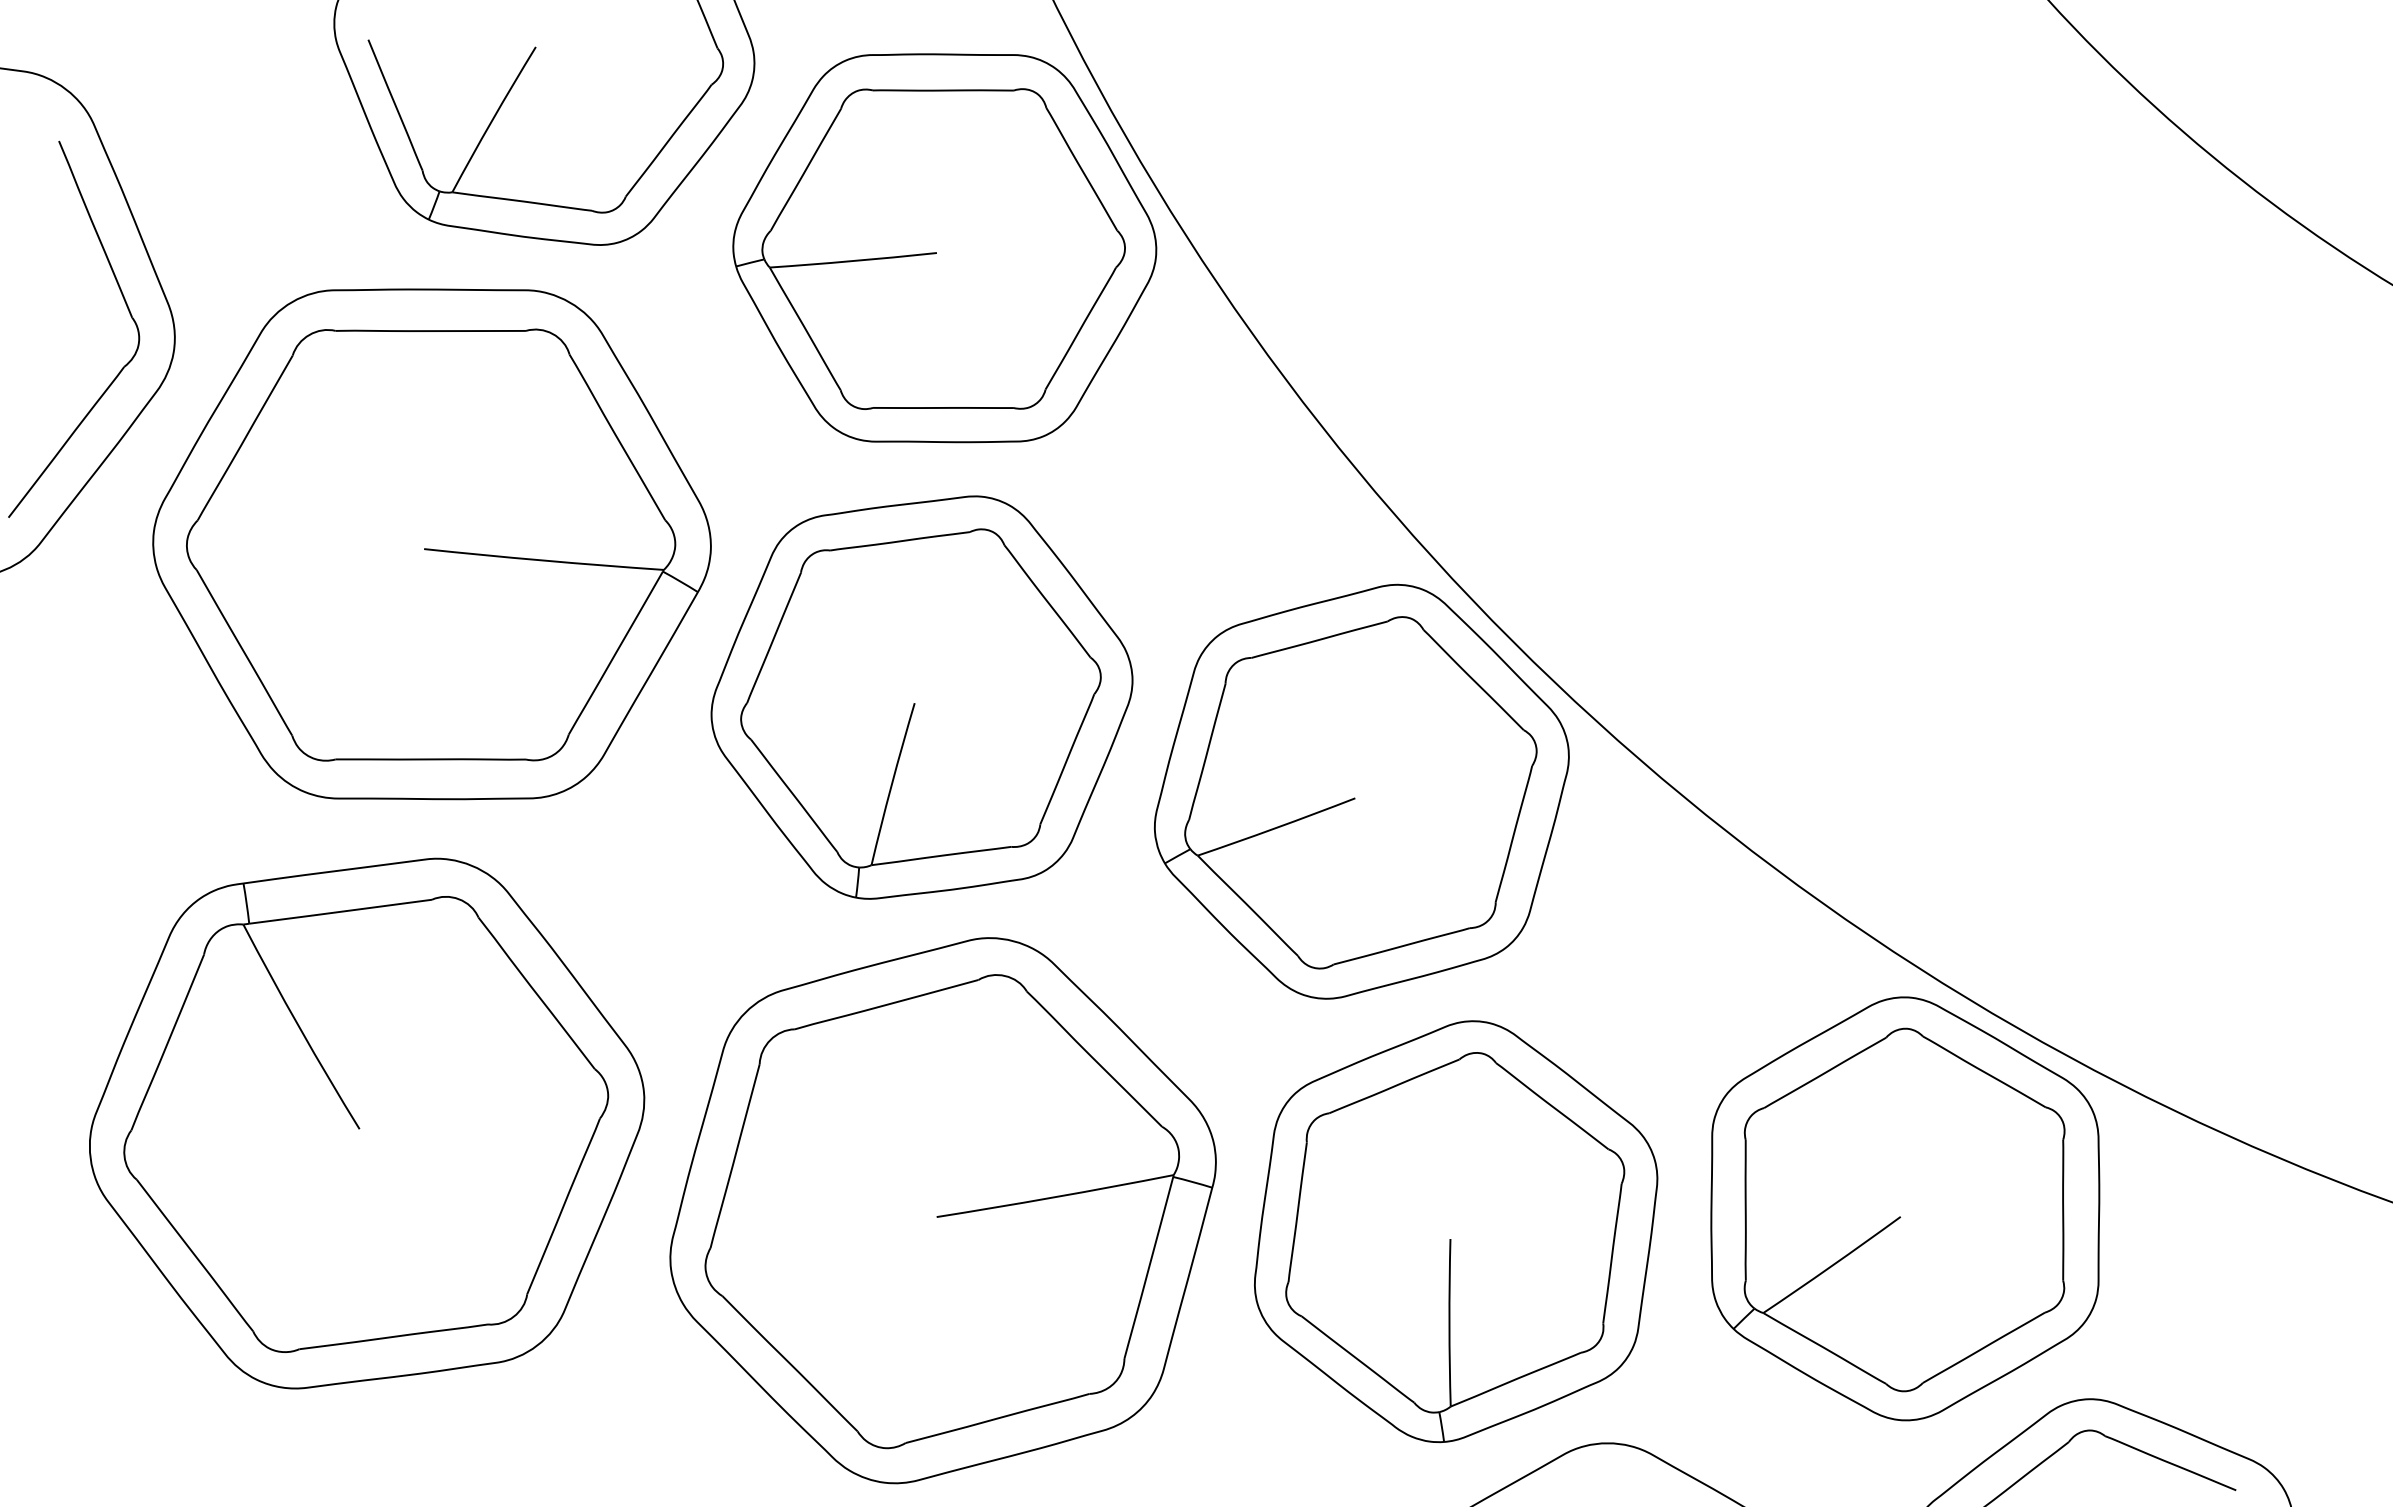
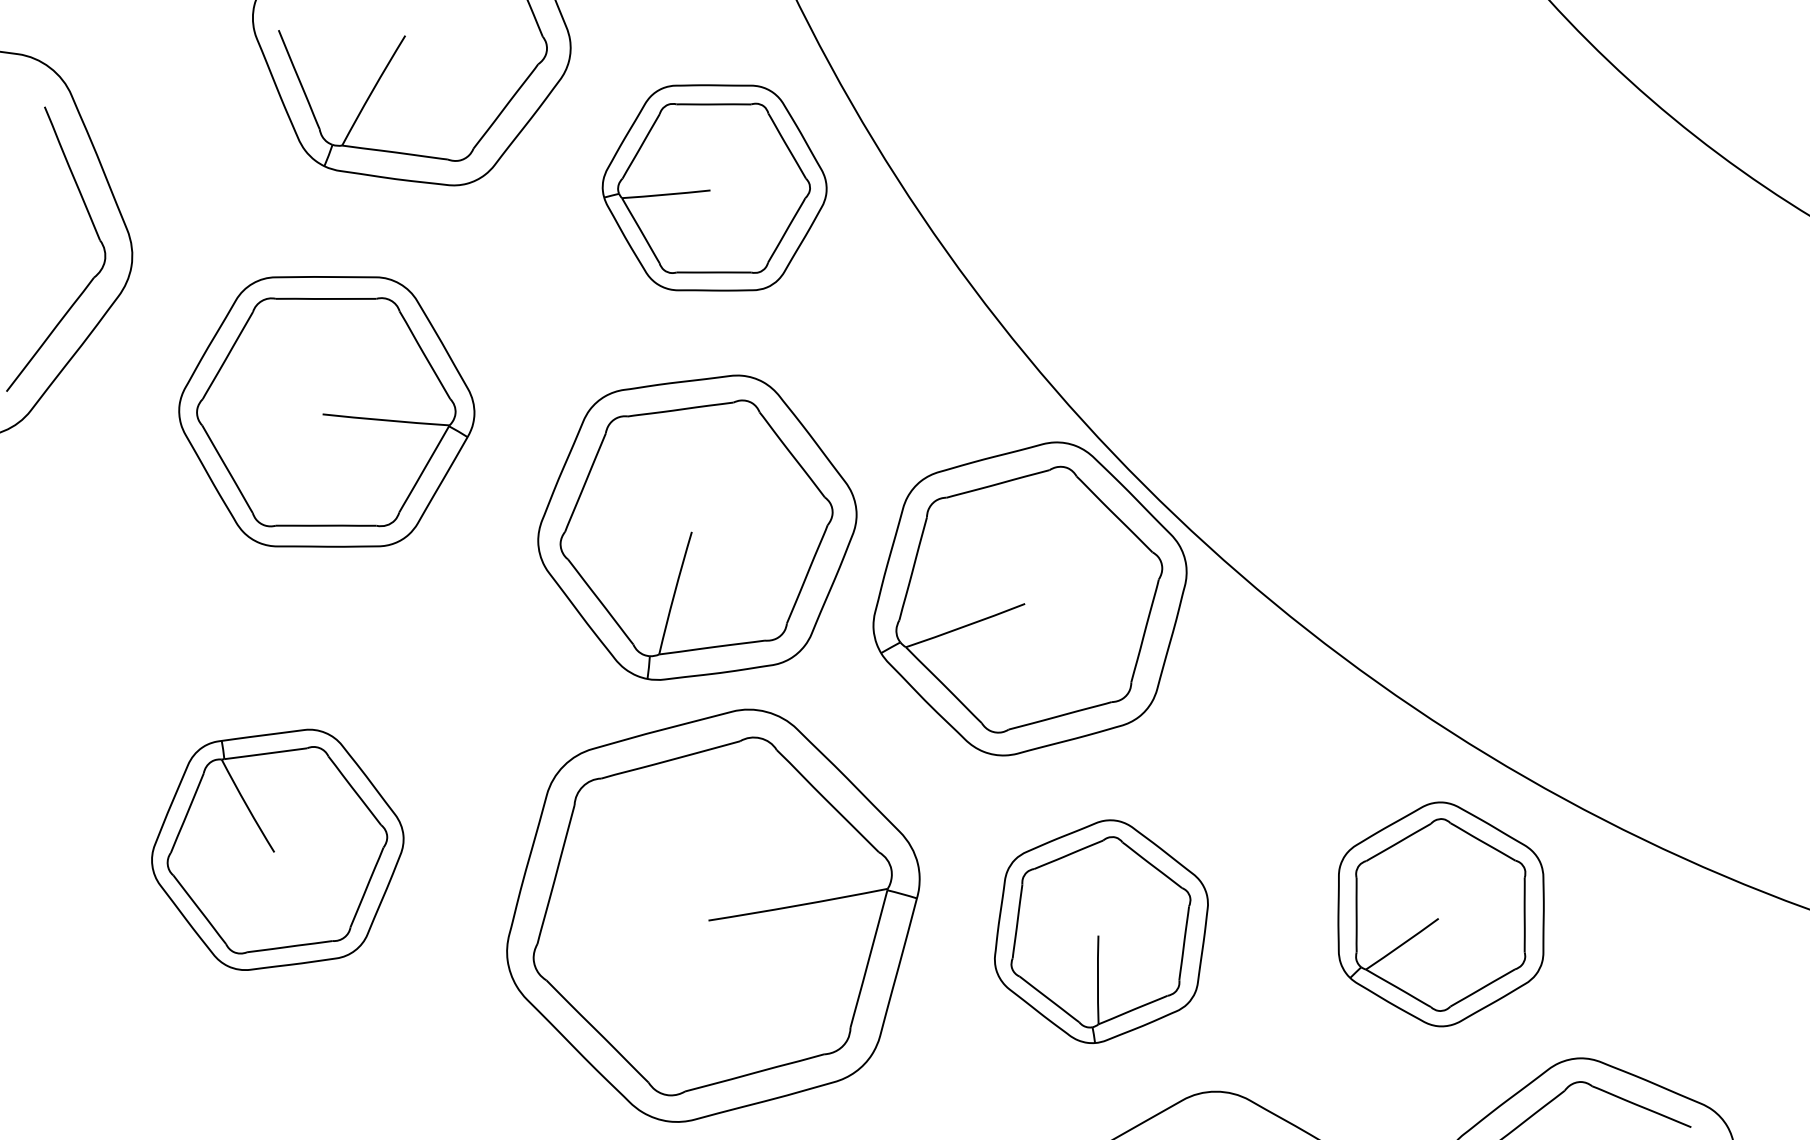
part: (944, 248) -> (714, 188), size x0.7
part: (431, 544) -> (326, 411), size x0.7
part: (367, 1123) -> (278, 849), size x0.6
part: (1905, 1208) -> (1441, 914), size x0.7
part: (1456, 1231) -> (1101, 931), size x0.7

